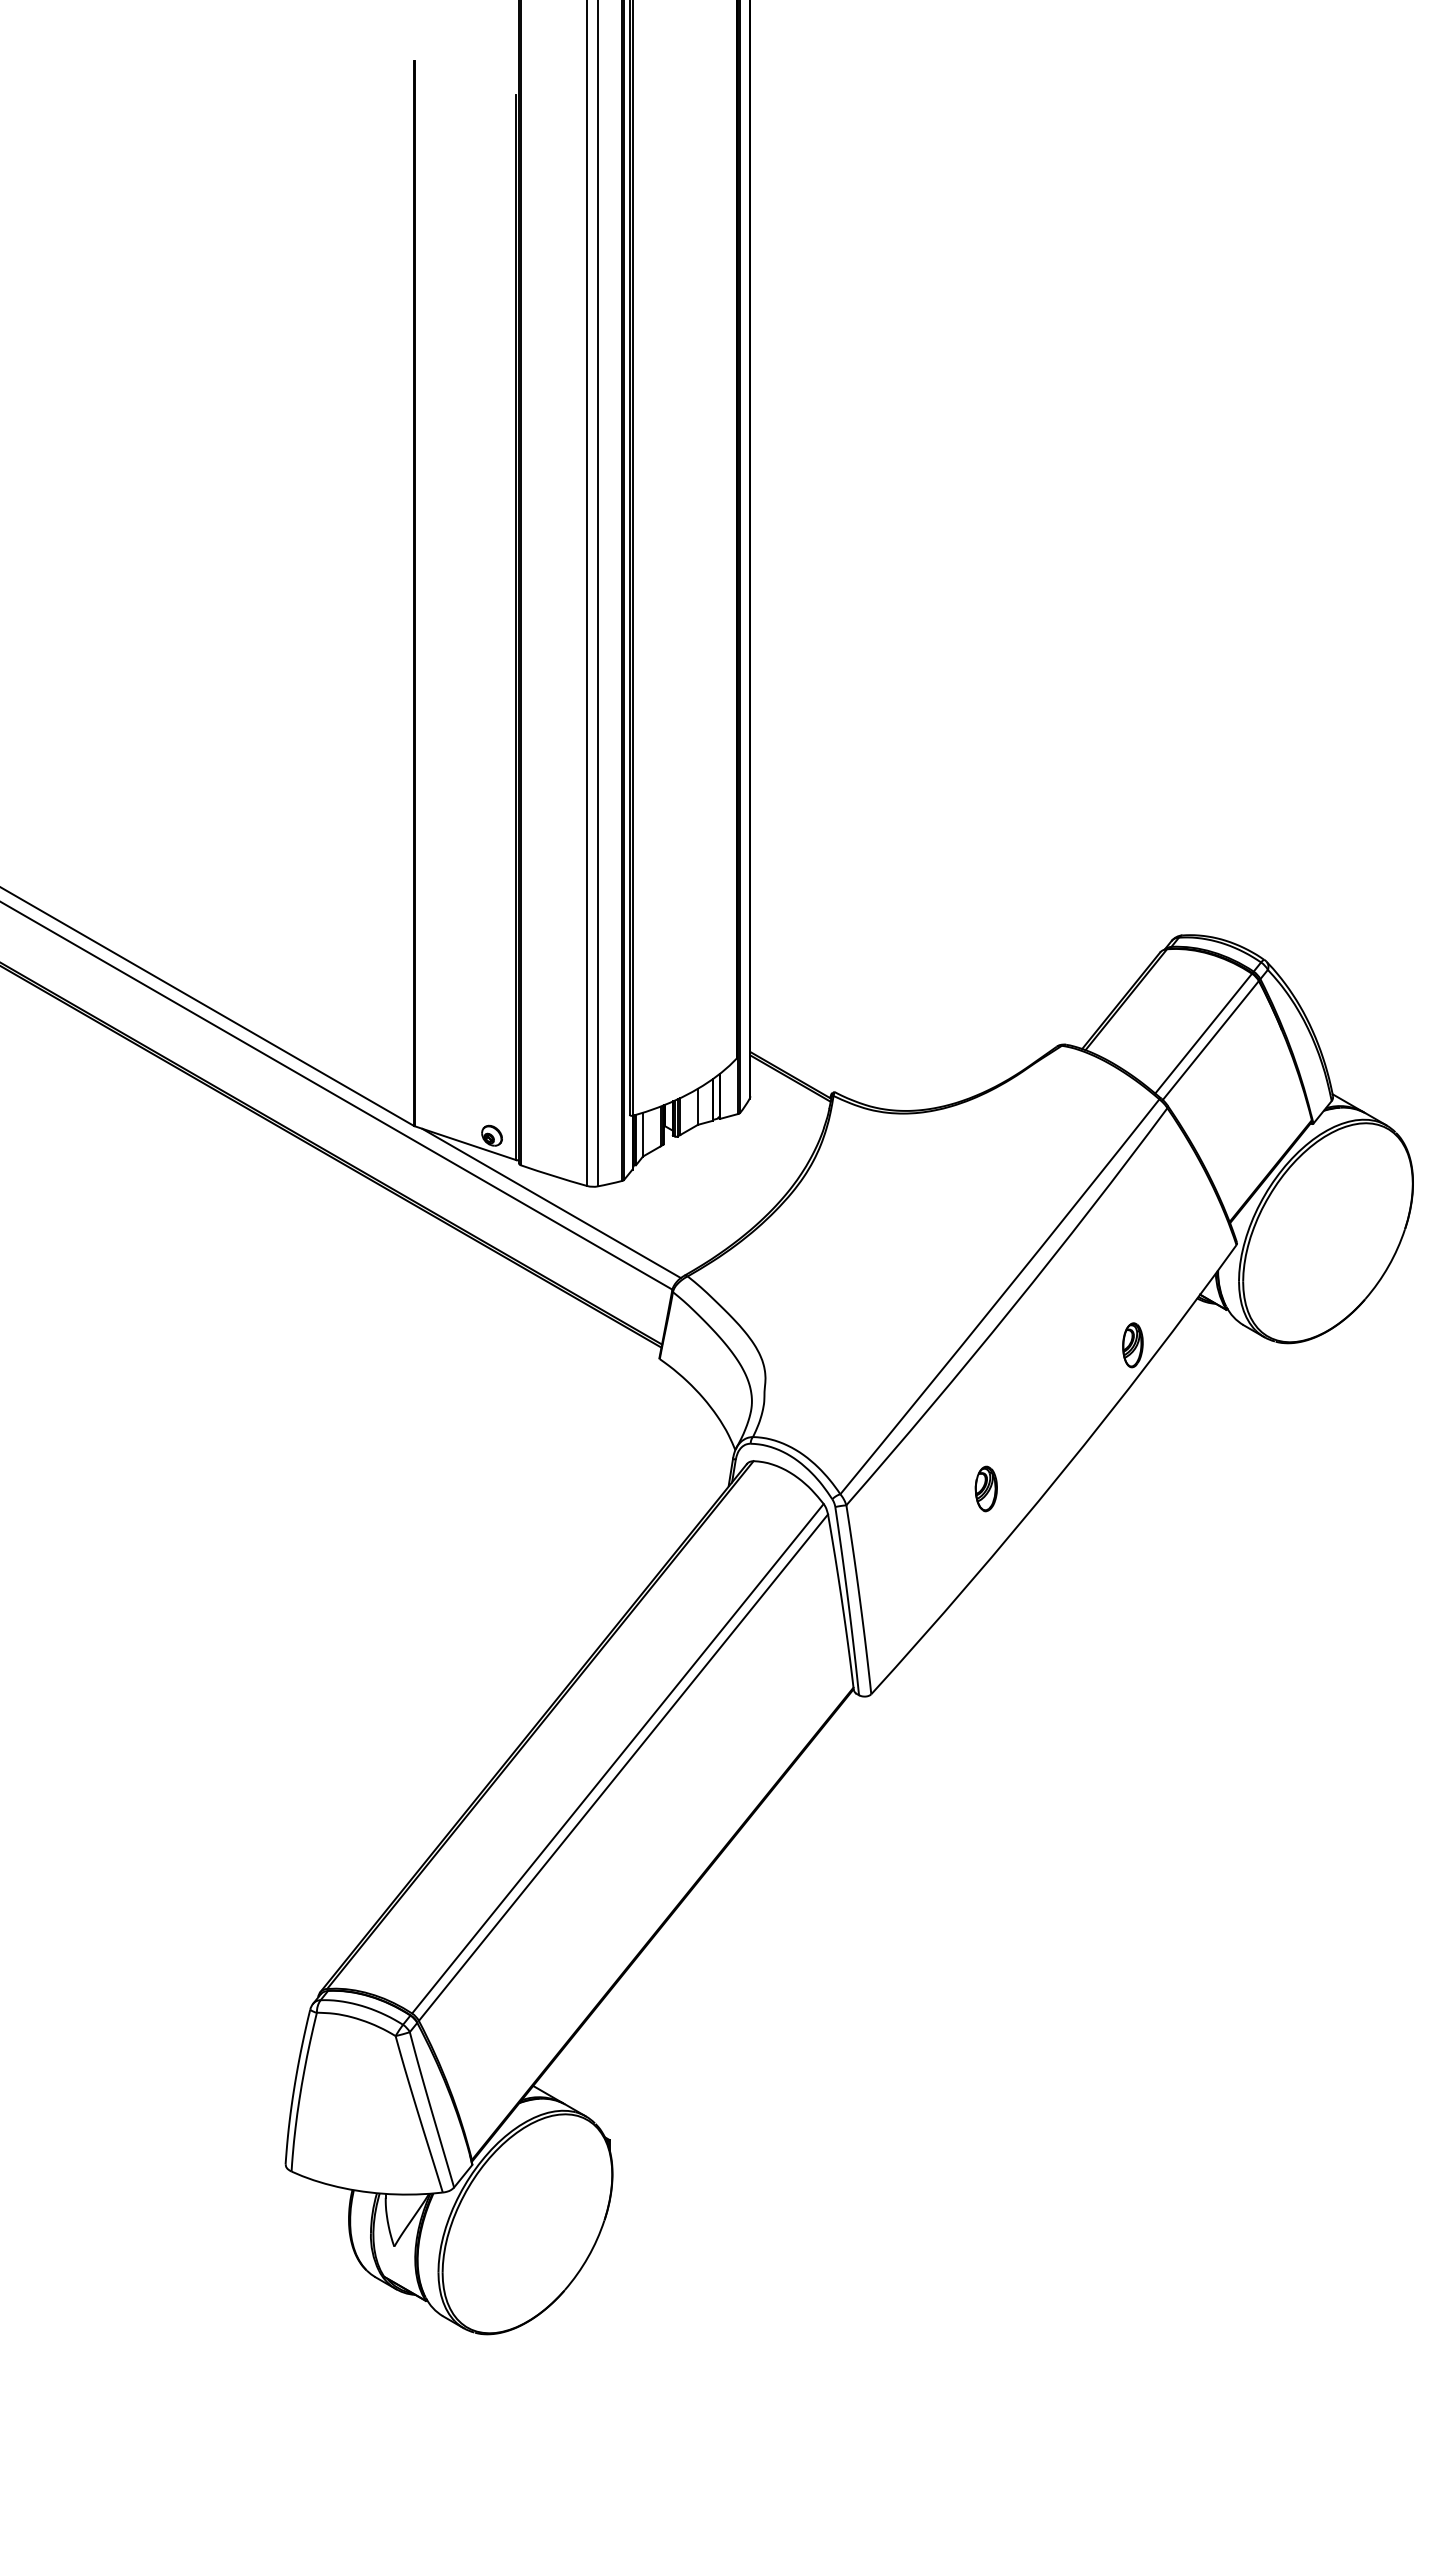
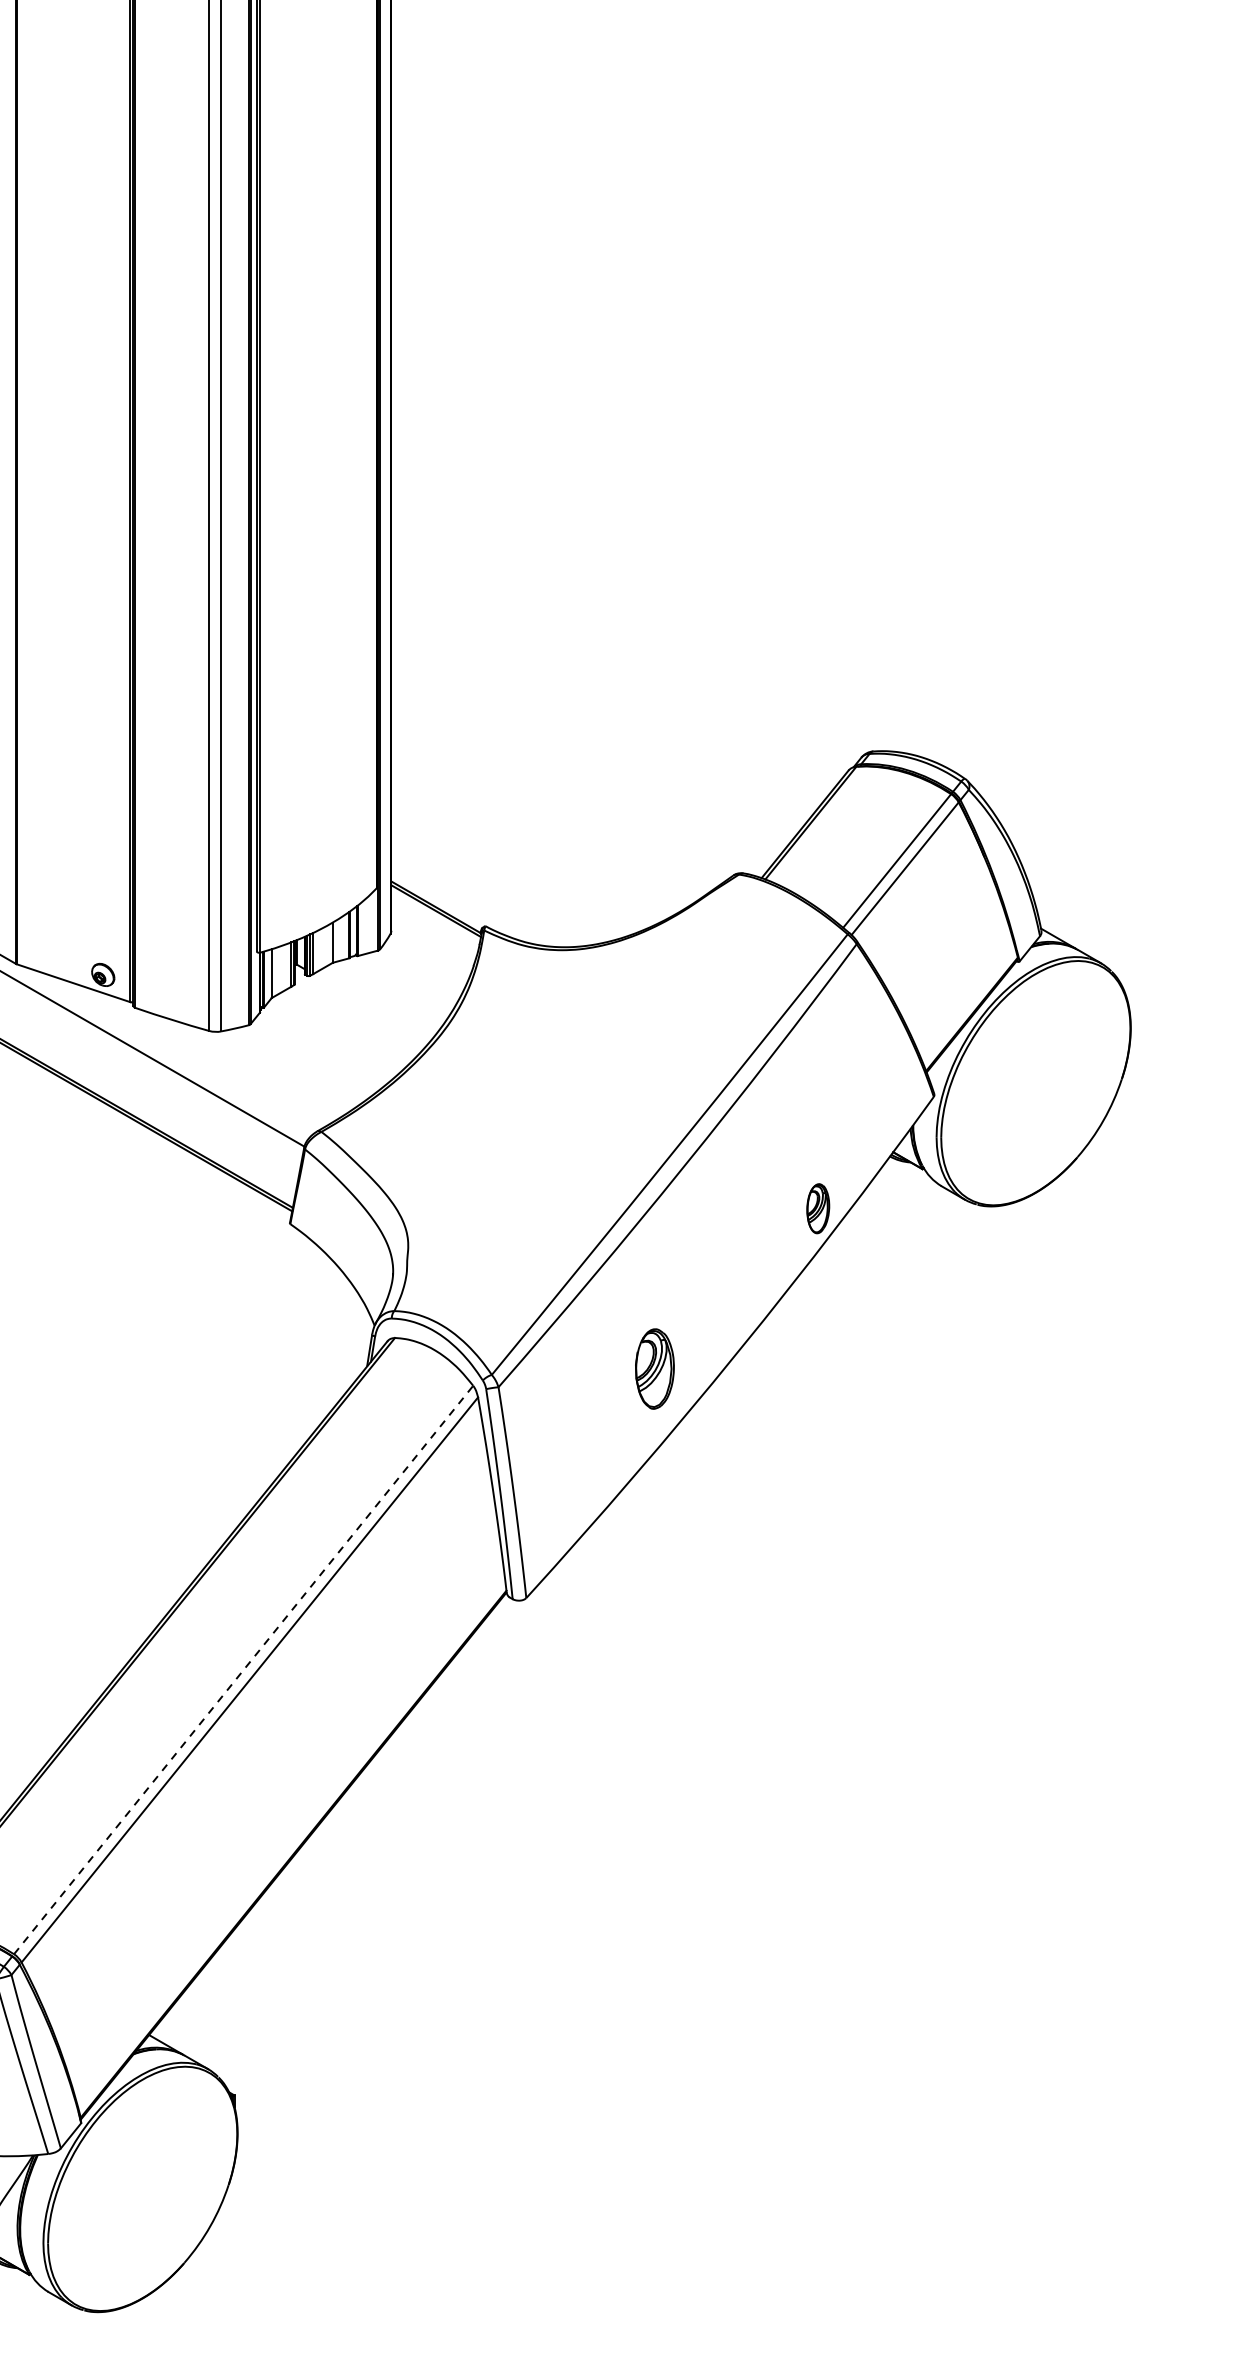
line: (551, 1203) -> (169, 1050), removed
part: (985, 1488) -> (653, 1368), size x1.6
line: (618, 1758) -> (244, 1669), solid -> dashed

